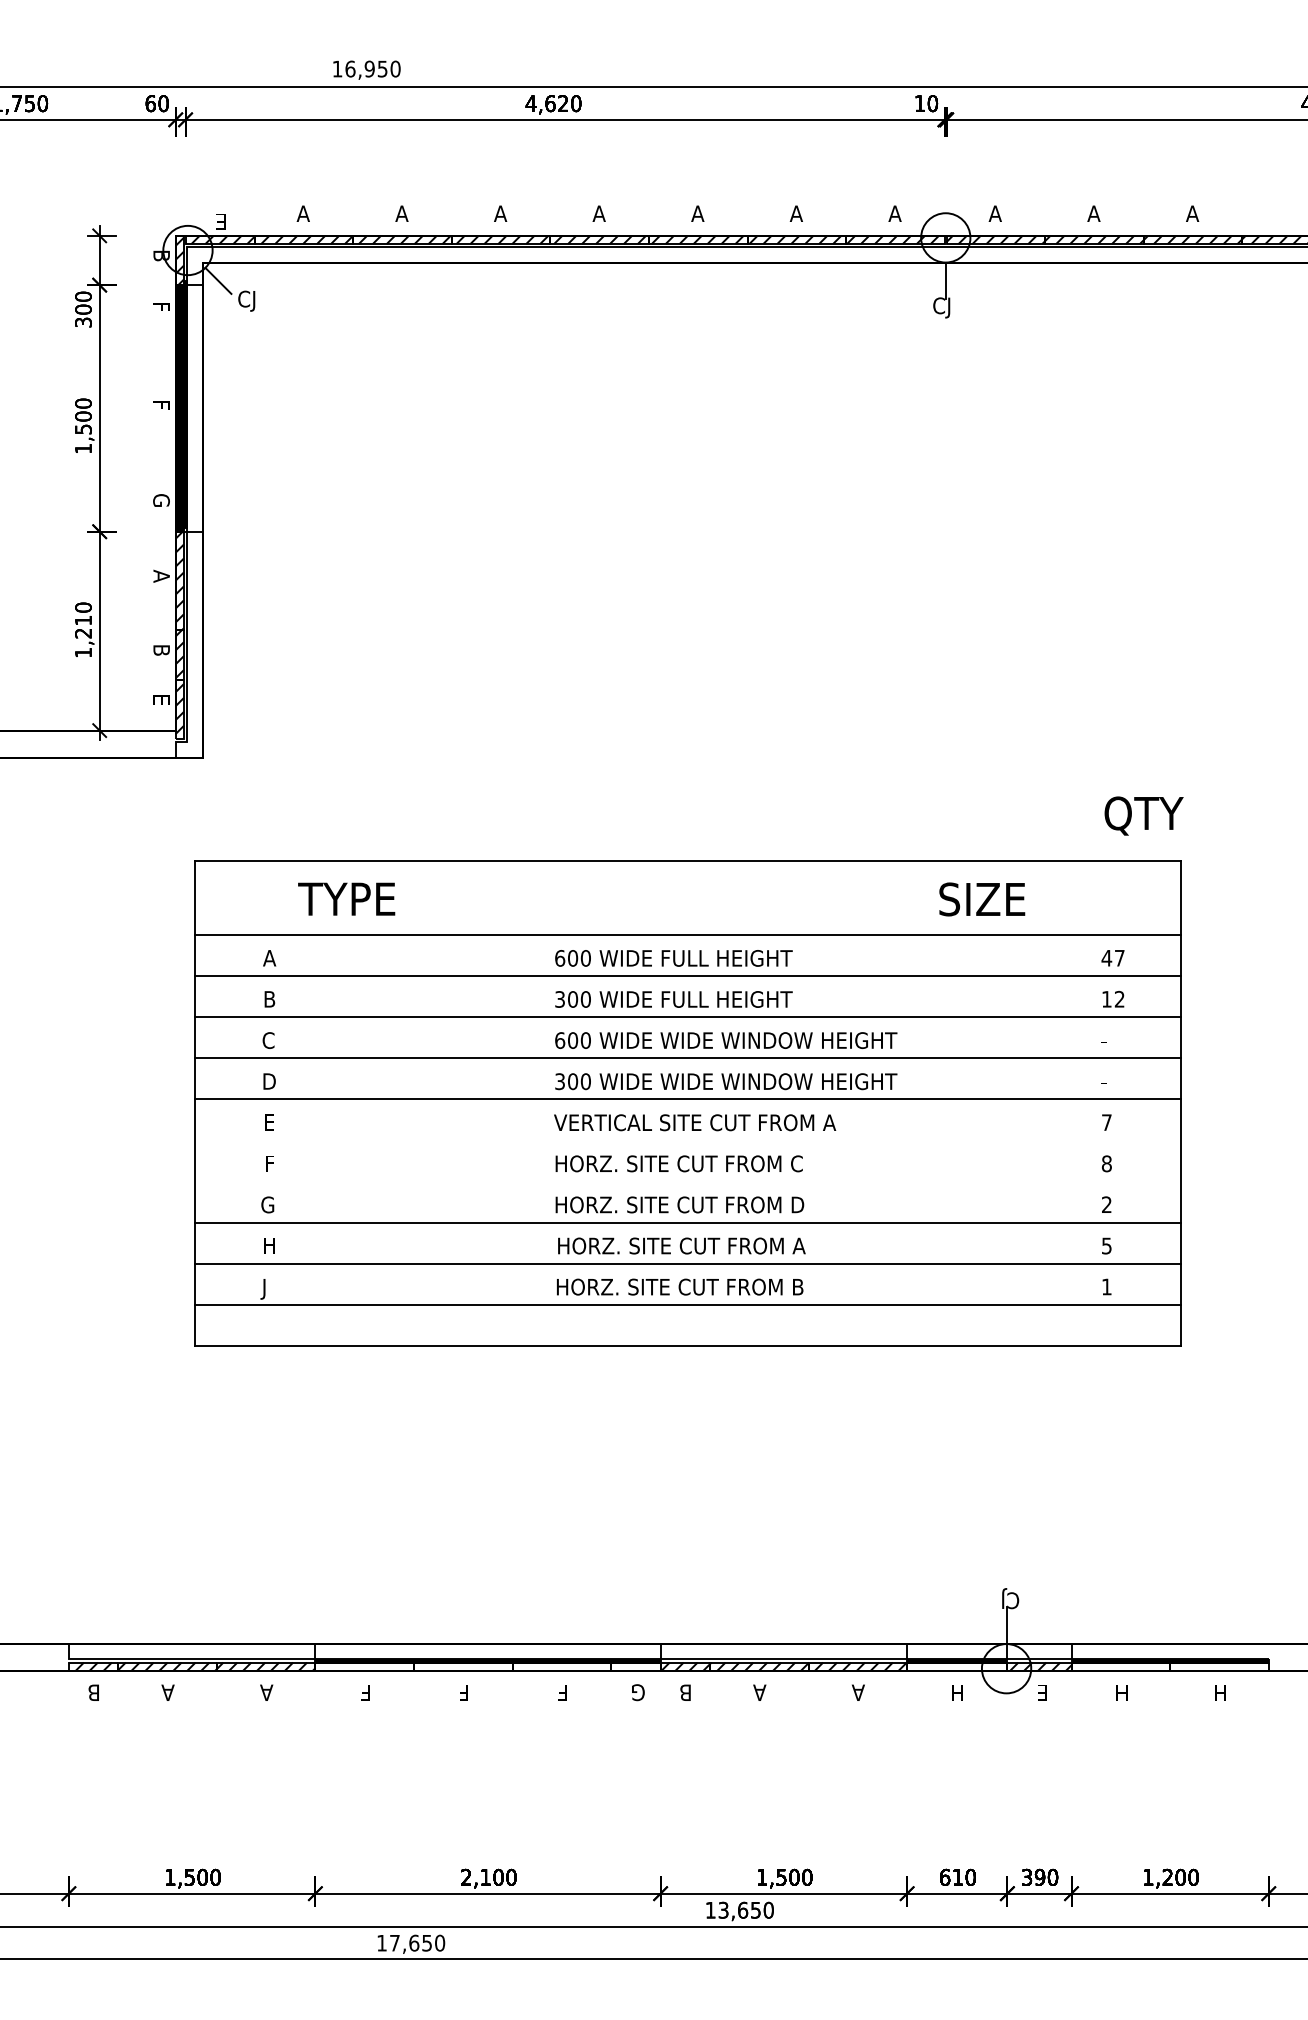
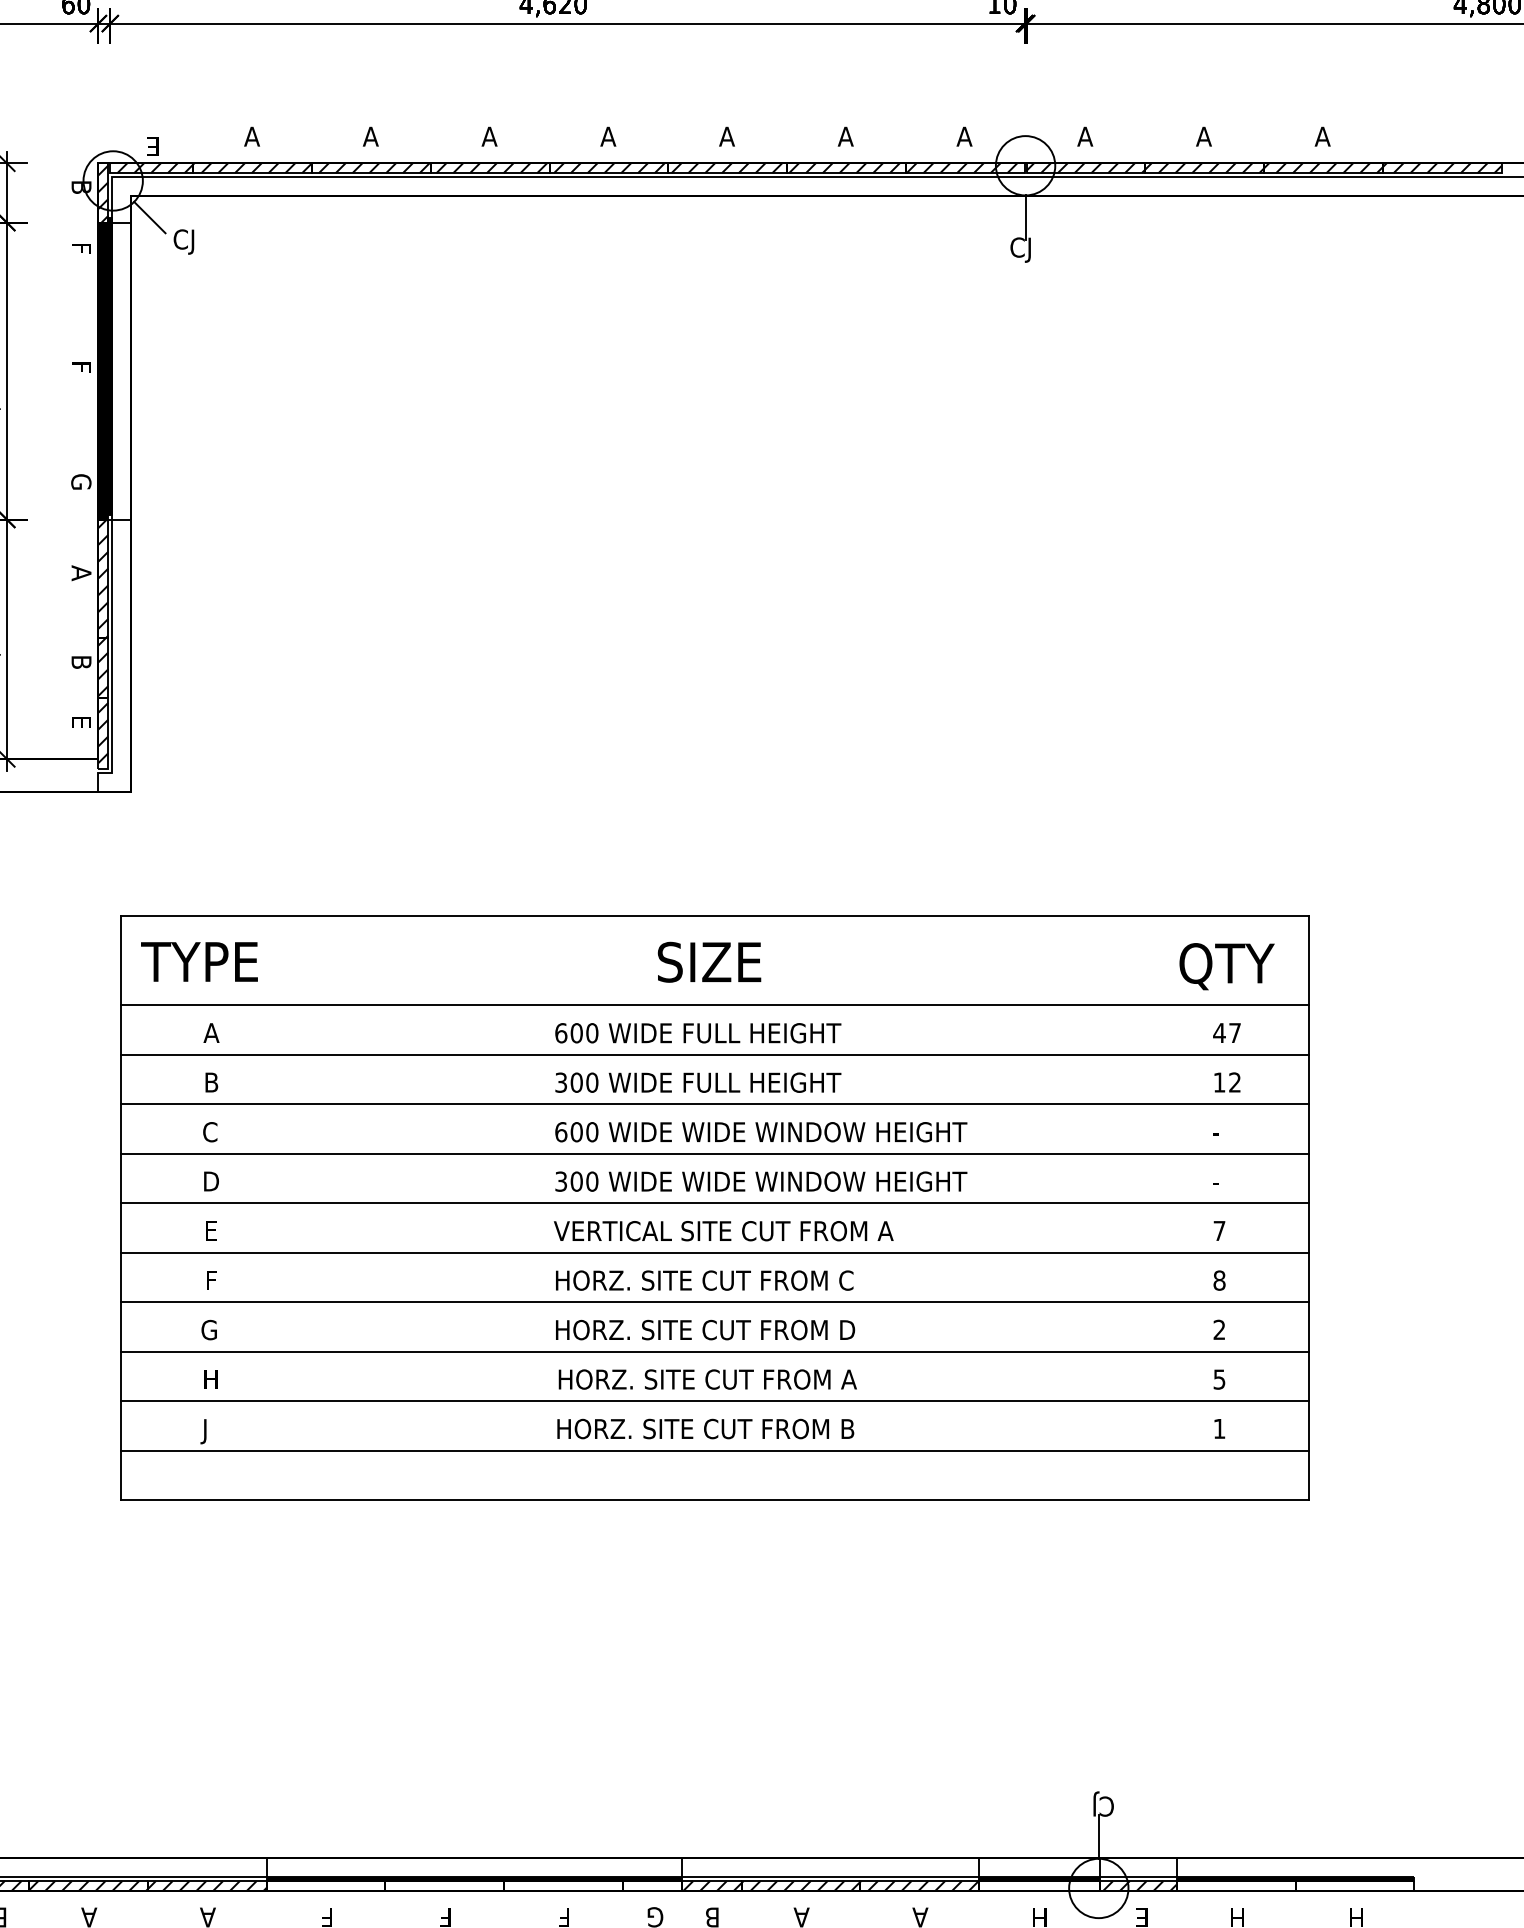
text: (1143, 815) -> (1226, 965), moved
text: (346, 898) -> (199, 961), moved
text: (982, 899) -> (709, 962), moved
line: (687, 1140) -> (714, 1252), added
line: (687, 1181) -> (714, 1301), added

